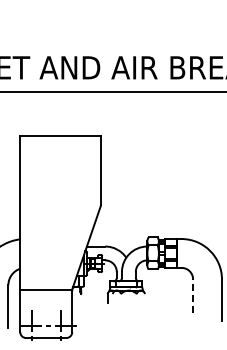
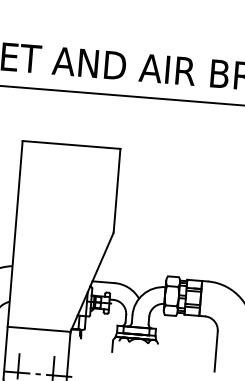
line: (193, 296) -> (216, 352), dashed -> solid

